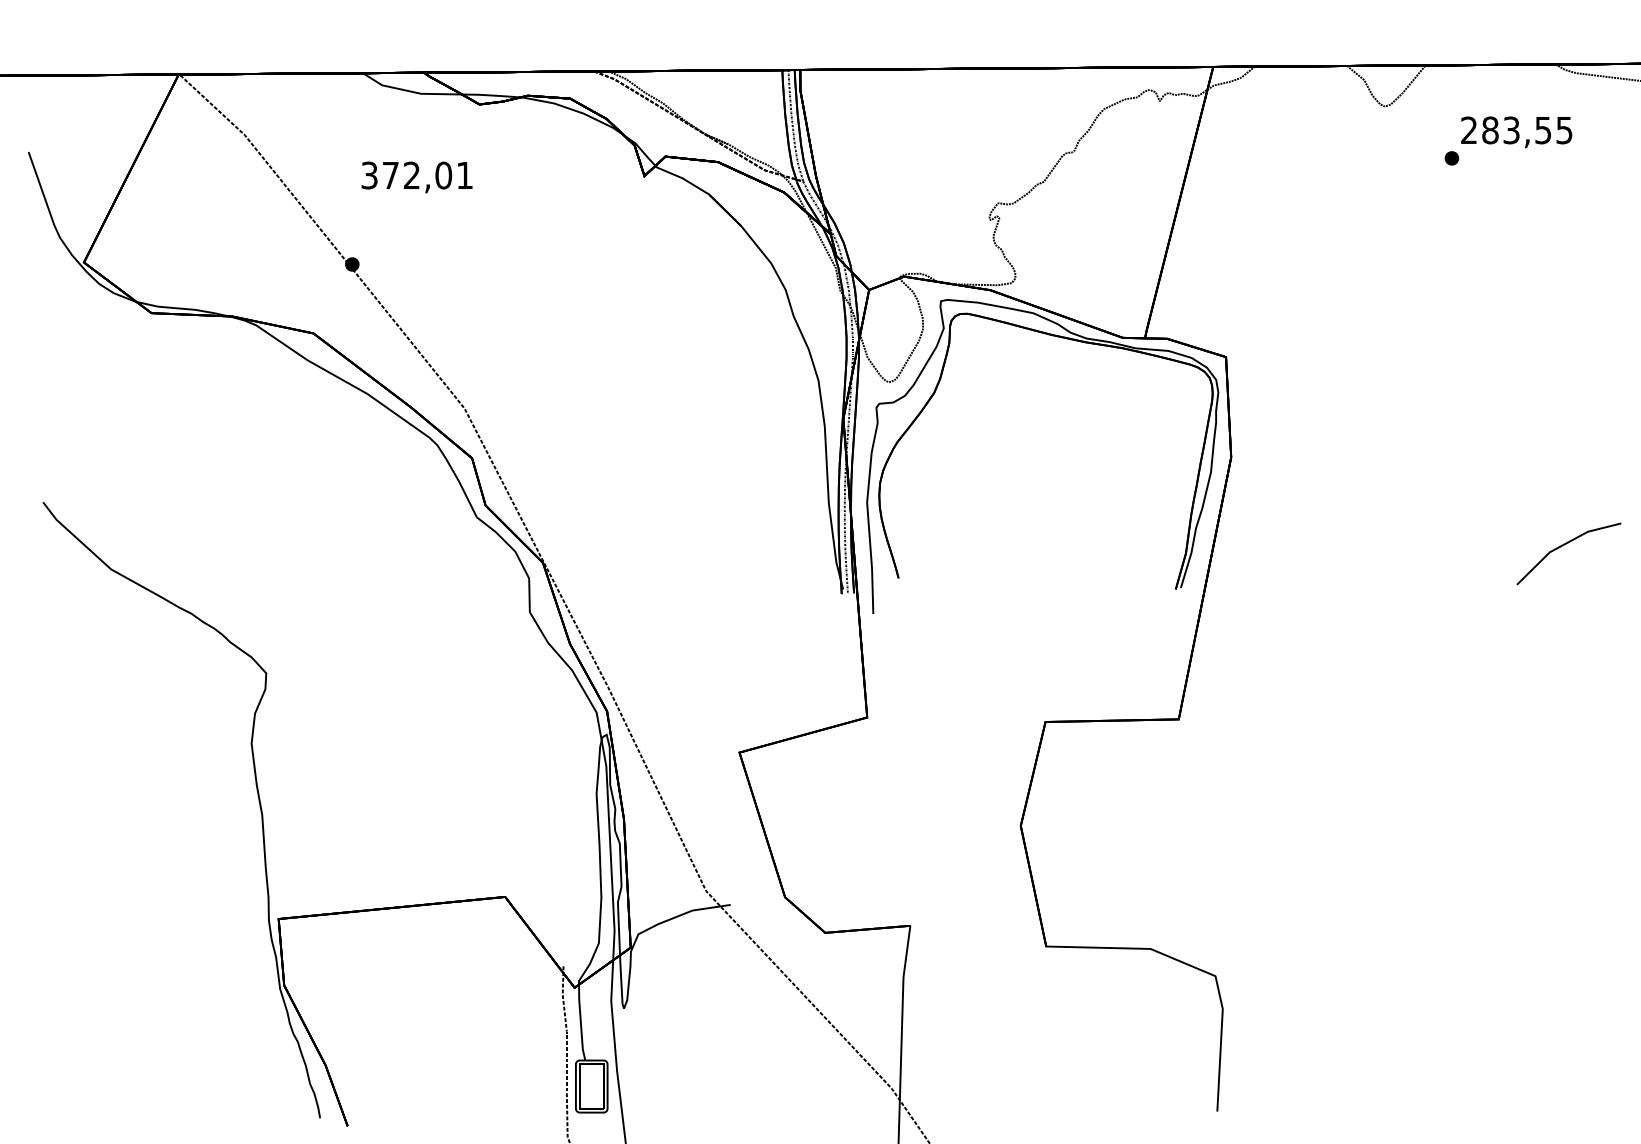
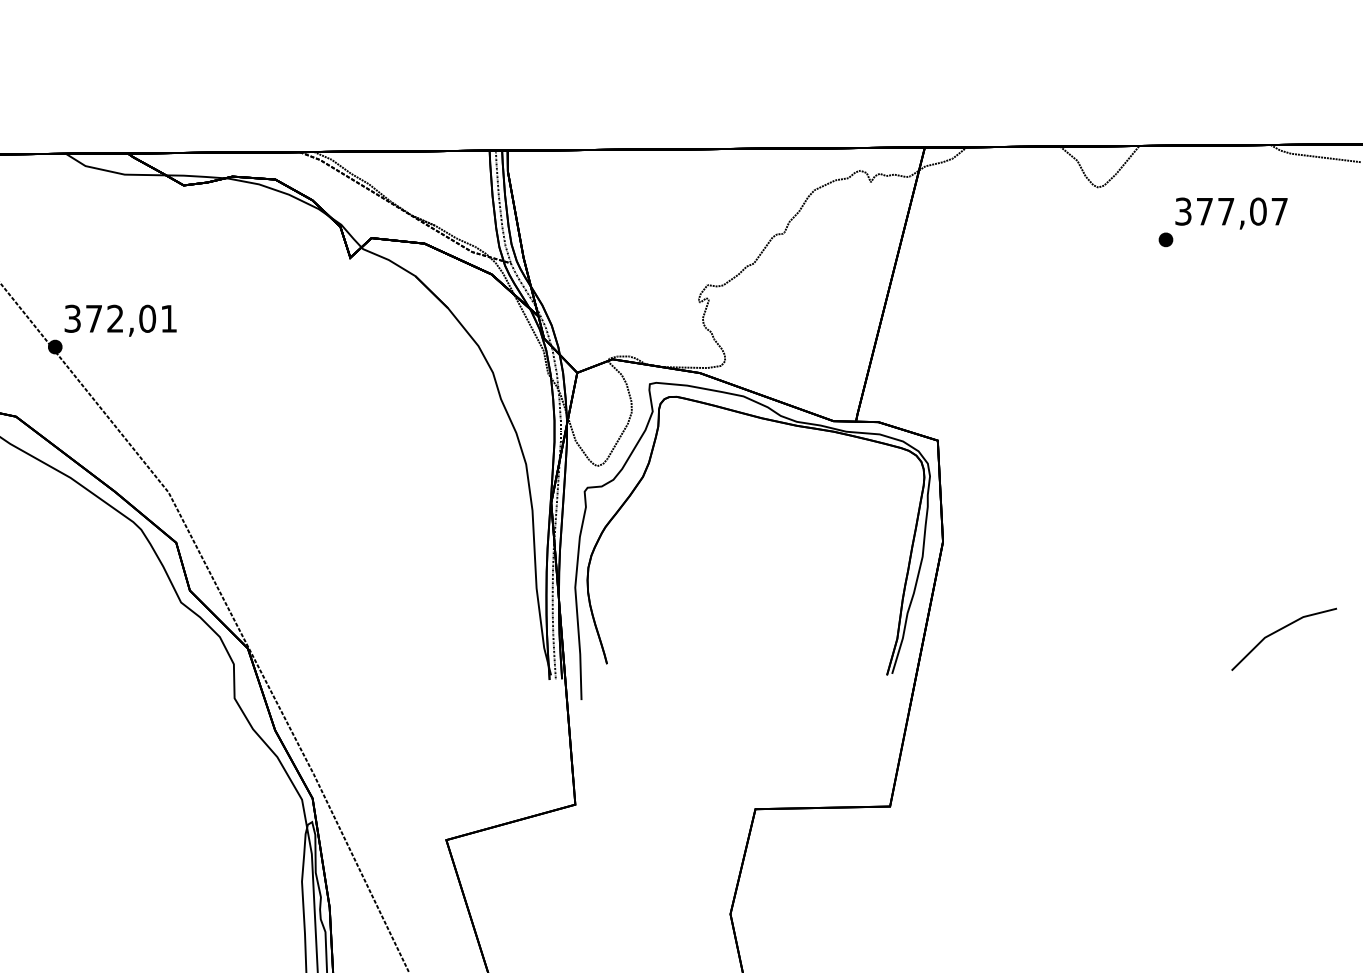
text: (1516, 130) -> (1231, 211), 283,55 -> 377,07
text: (416, 177) -> (120, 320), moved

